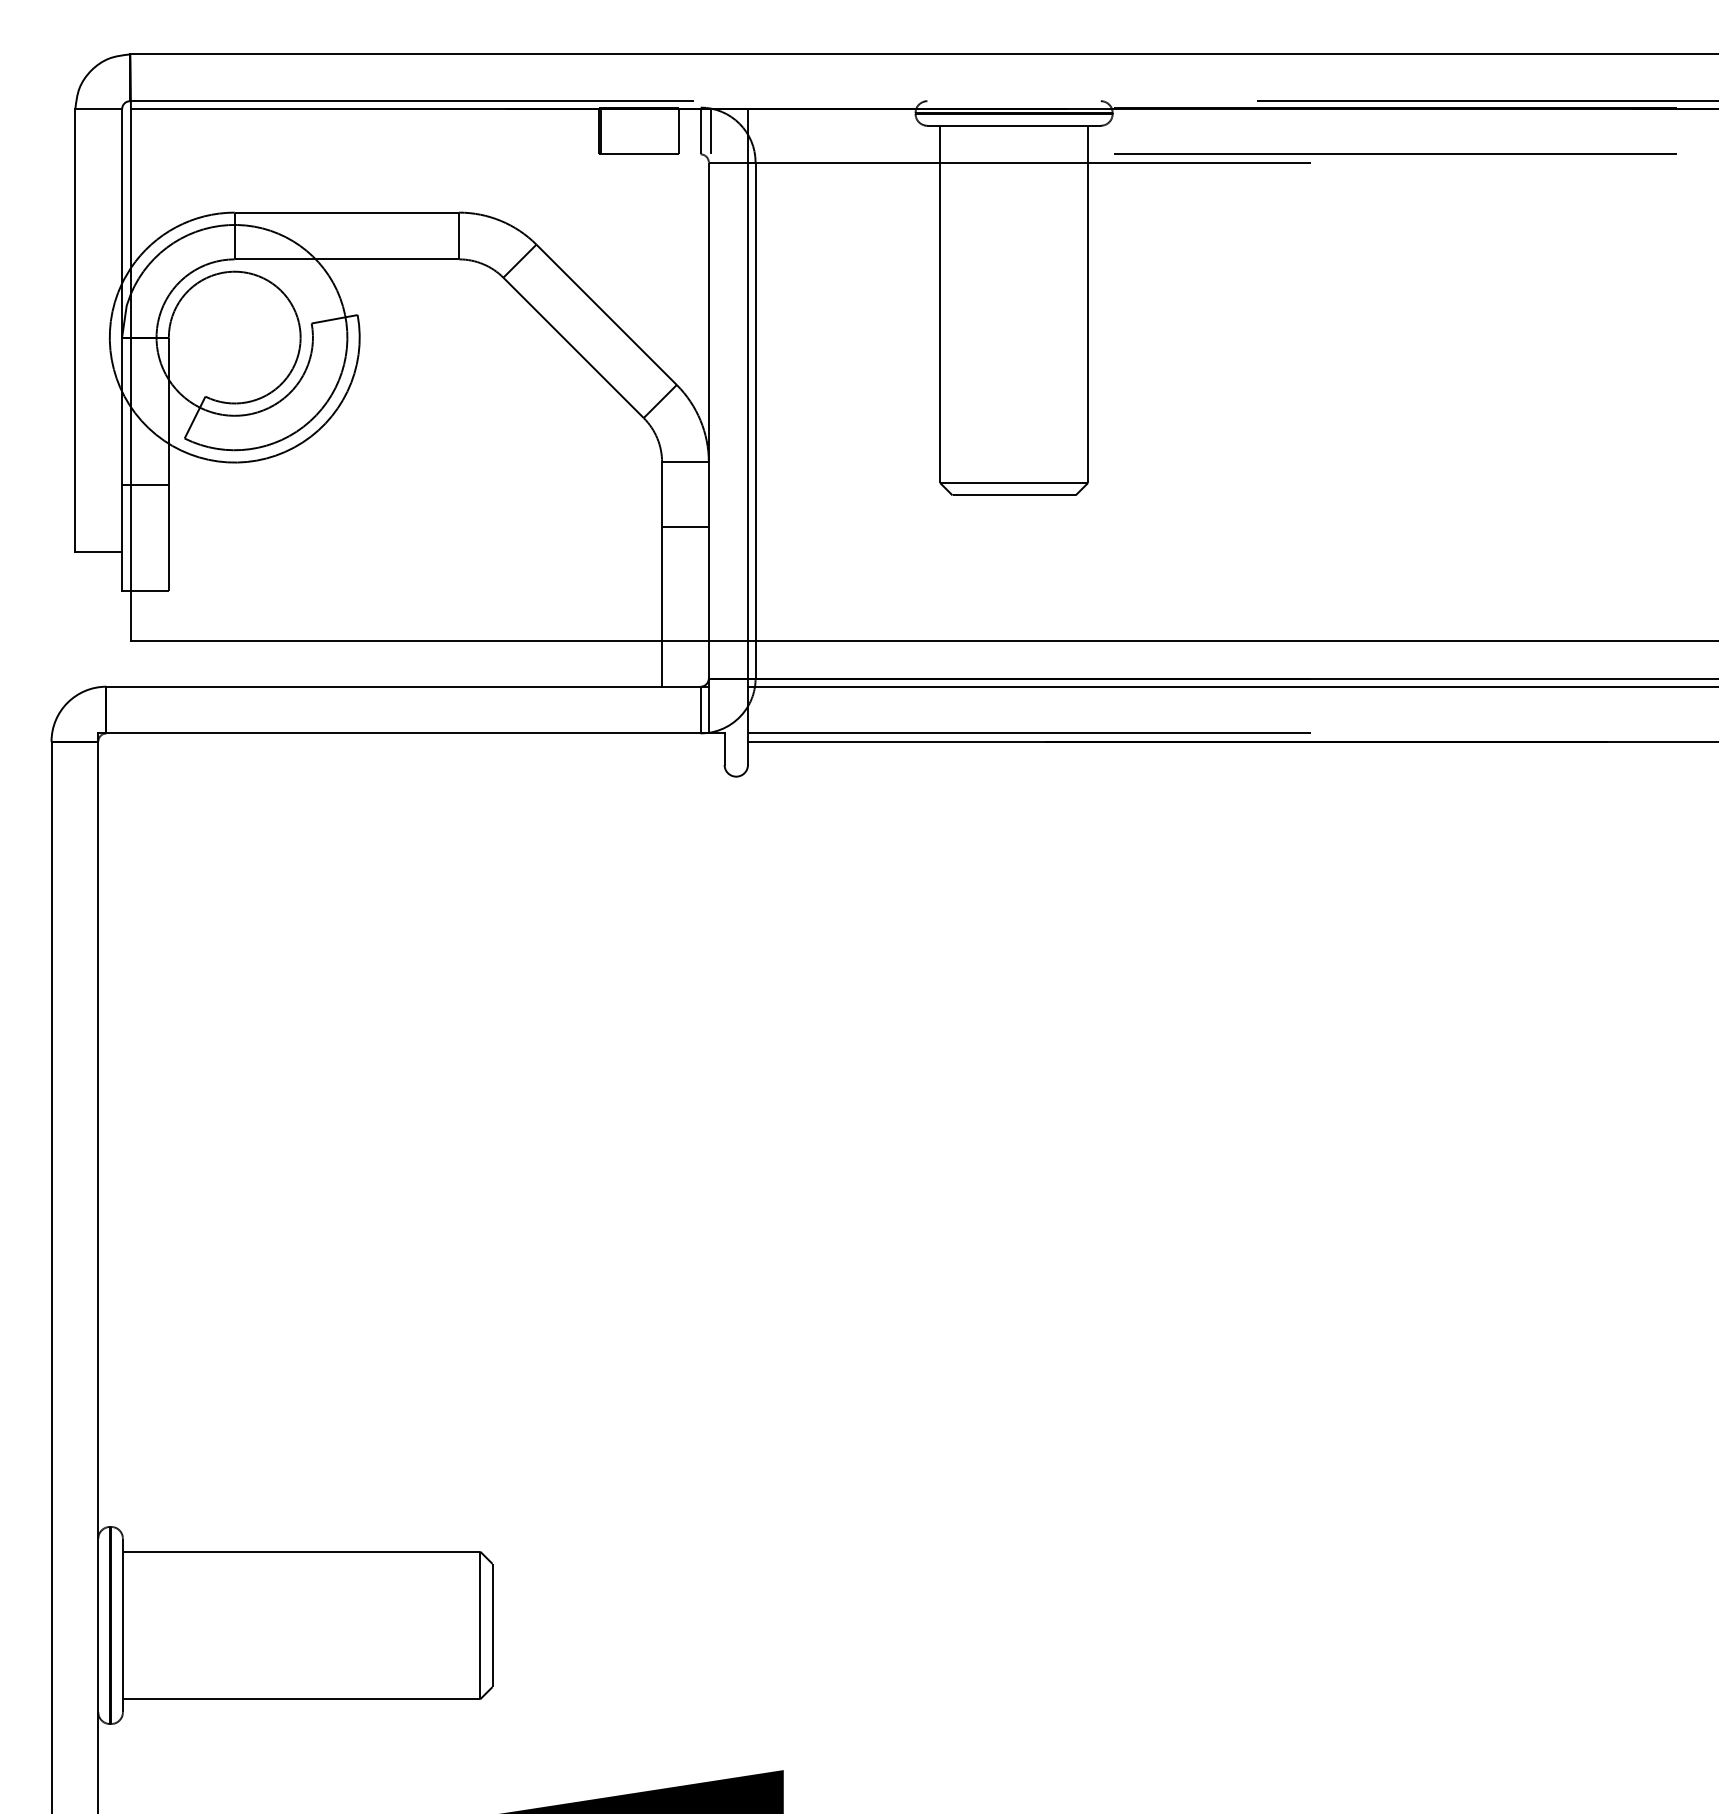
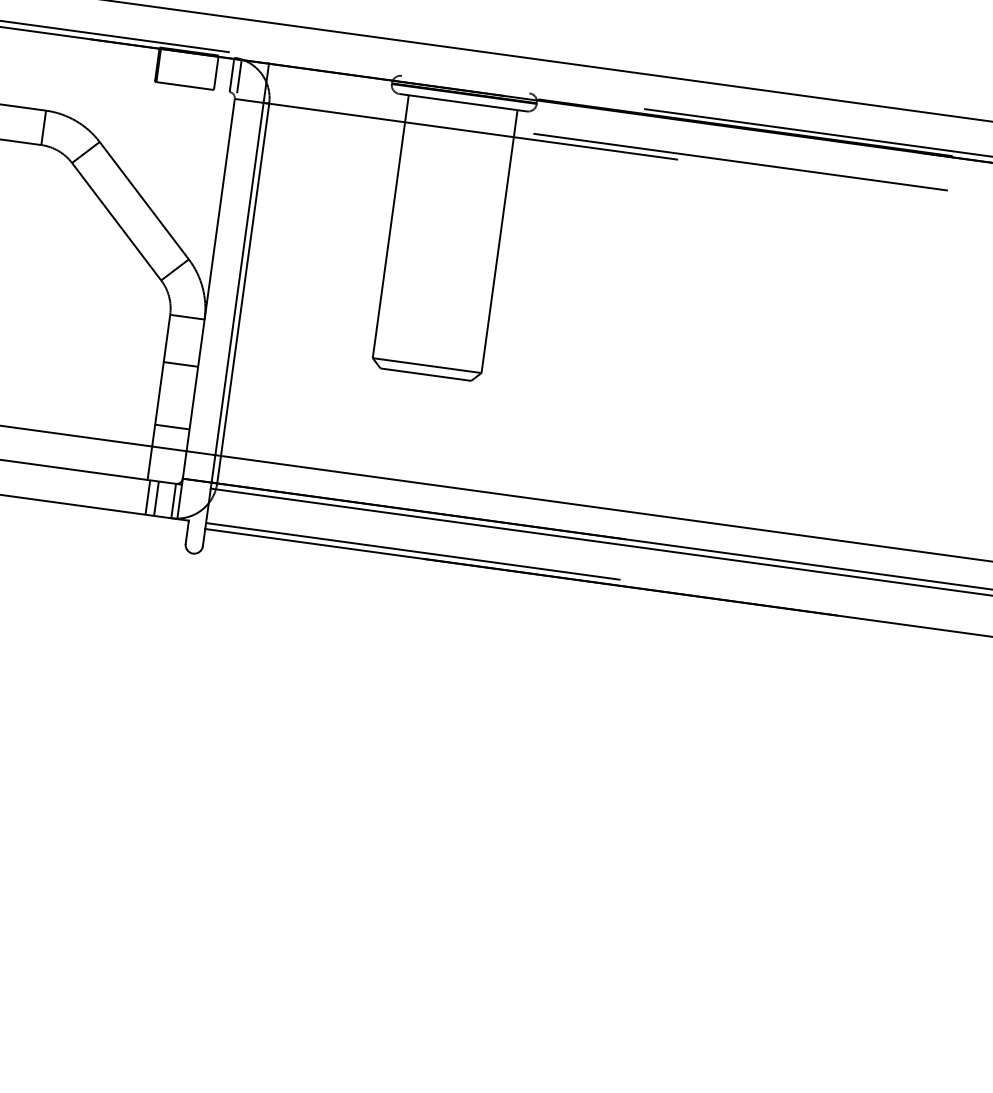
line: (685, 611) -> (172, 426), added
line: (665, 709) -> (147, 497), added
line: (677, 709) -> (156, 498), added

